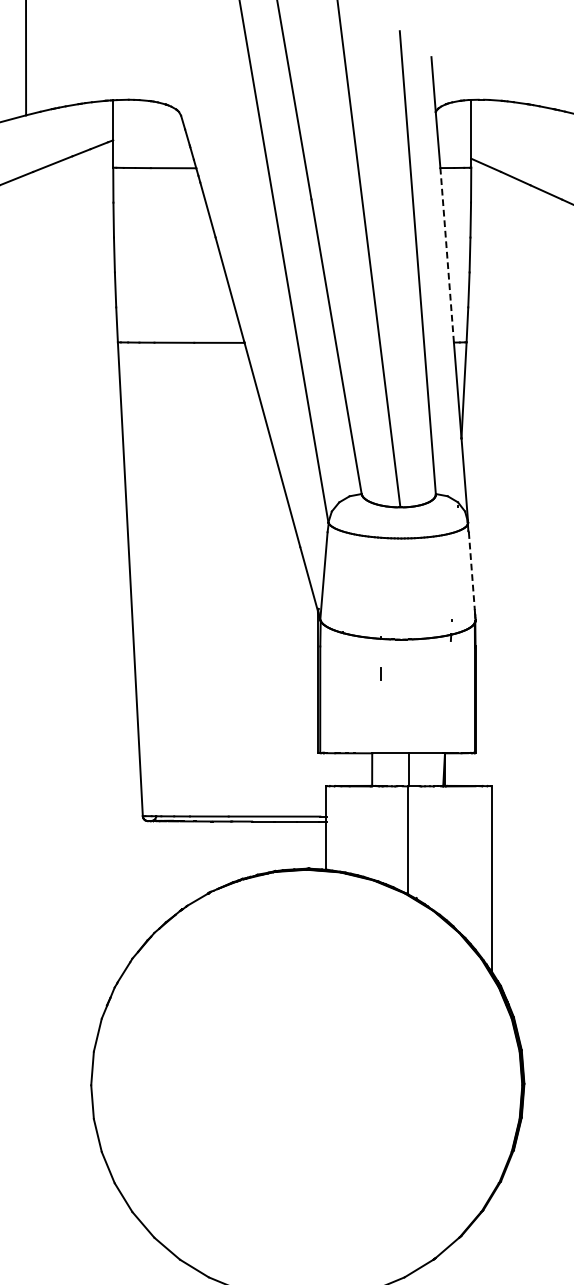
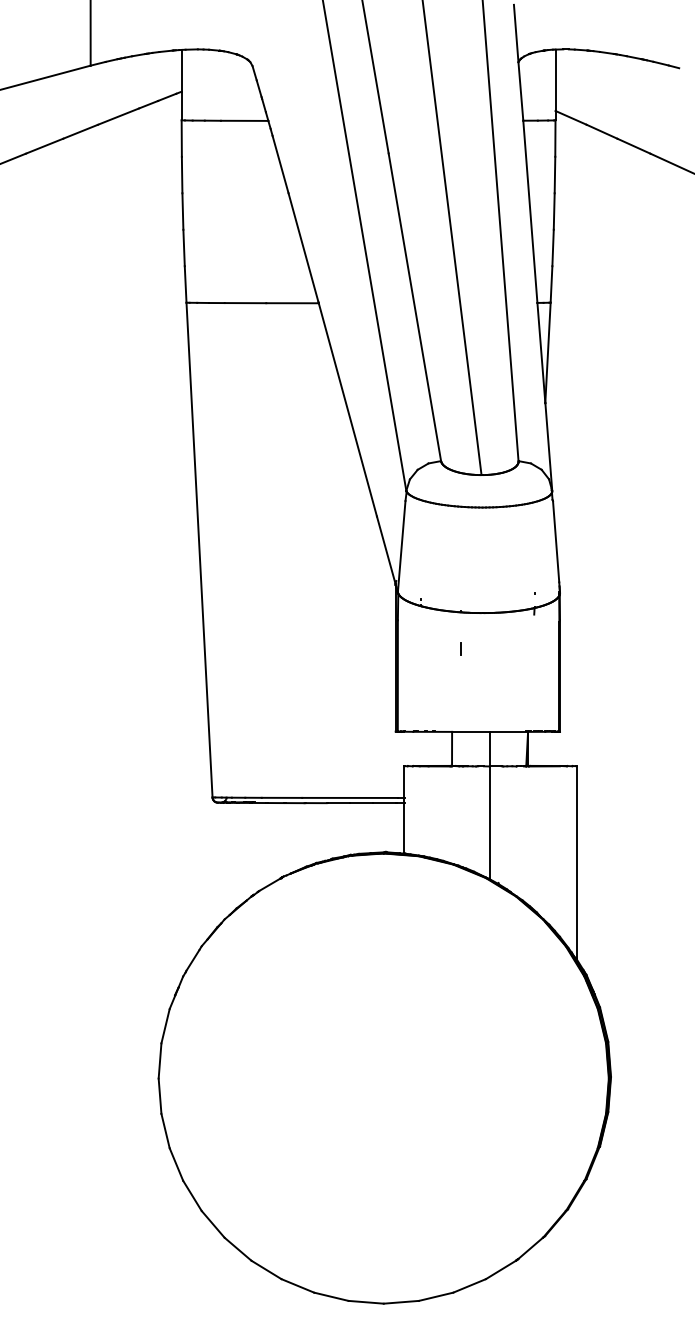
line: (447, 254) -> (530, 211), dashed -> solid
line: (472, 571) -> (556, 541), dashed -> solid

